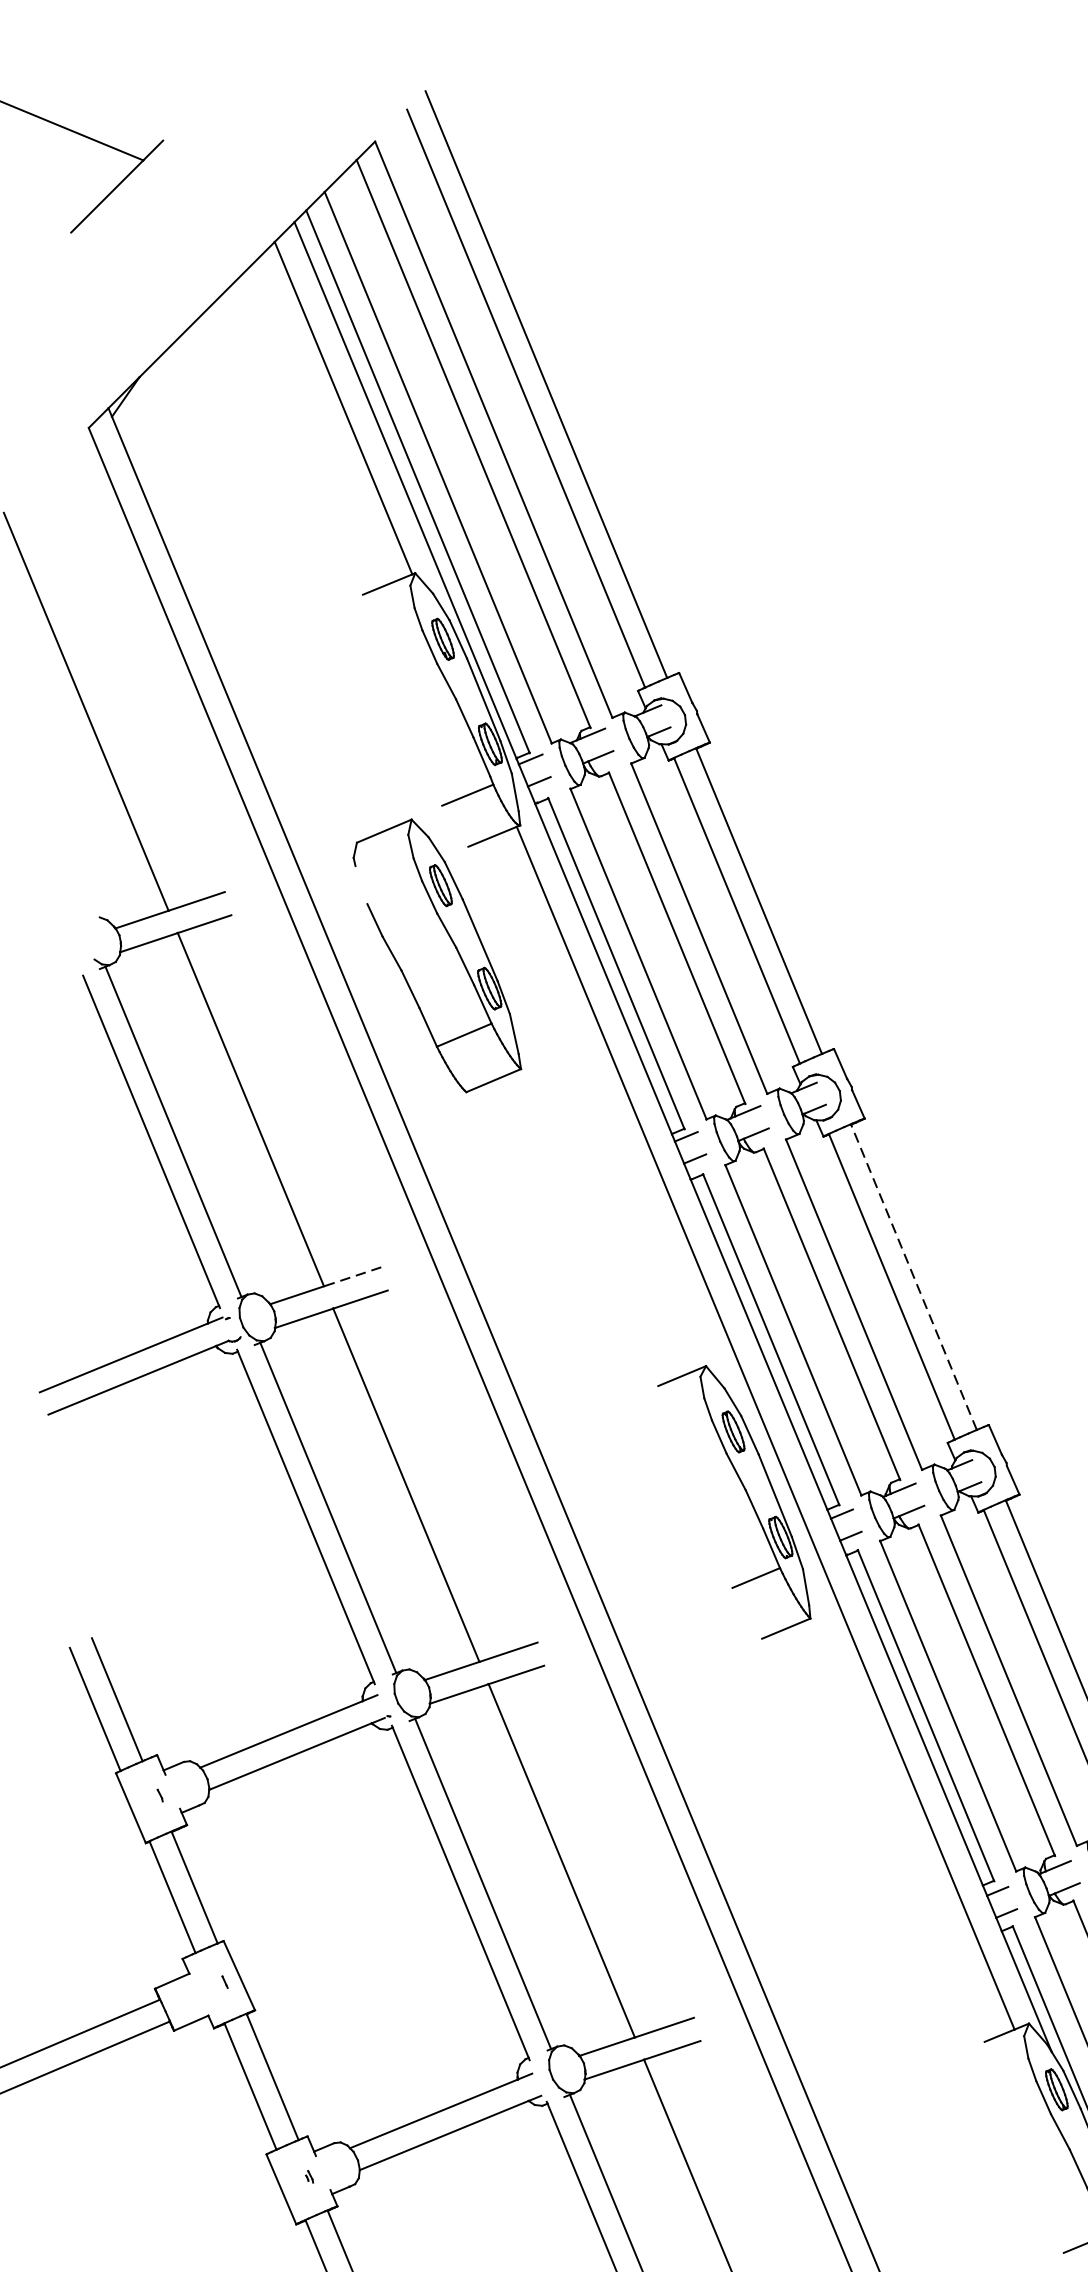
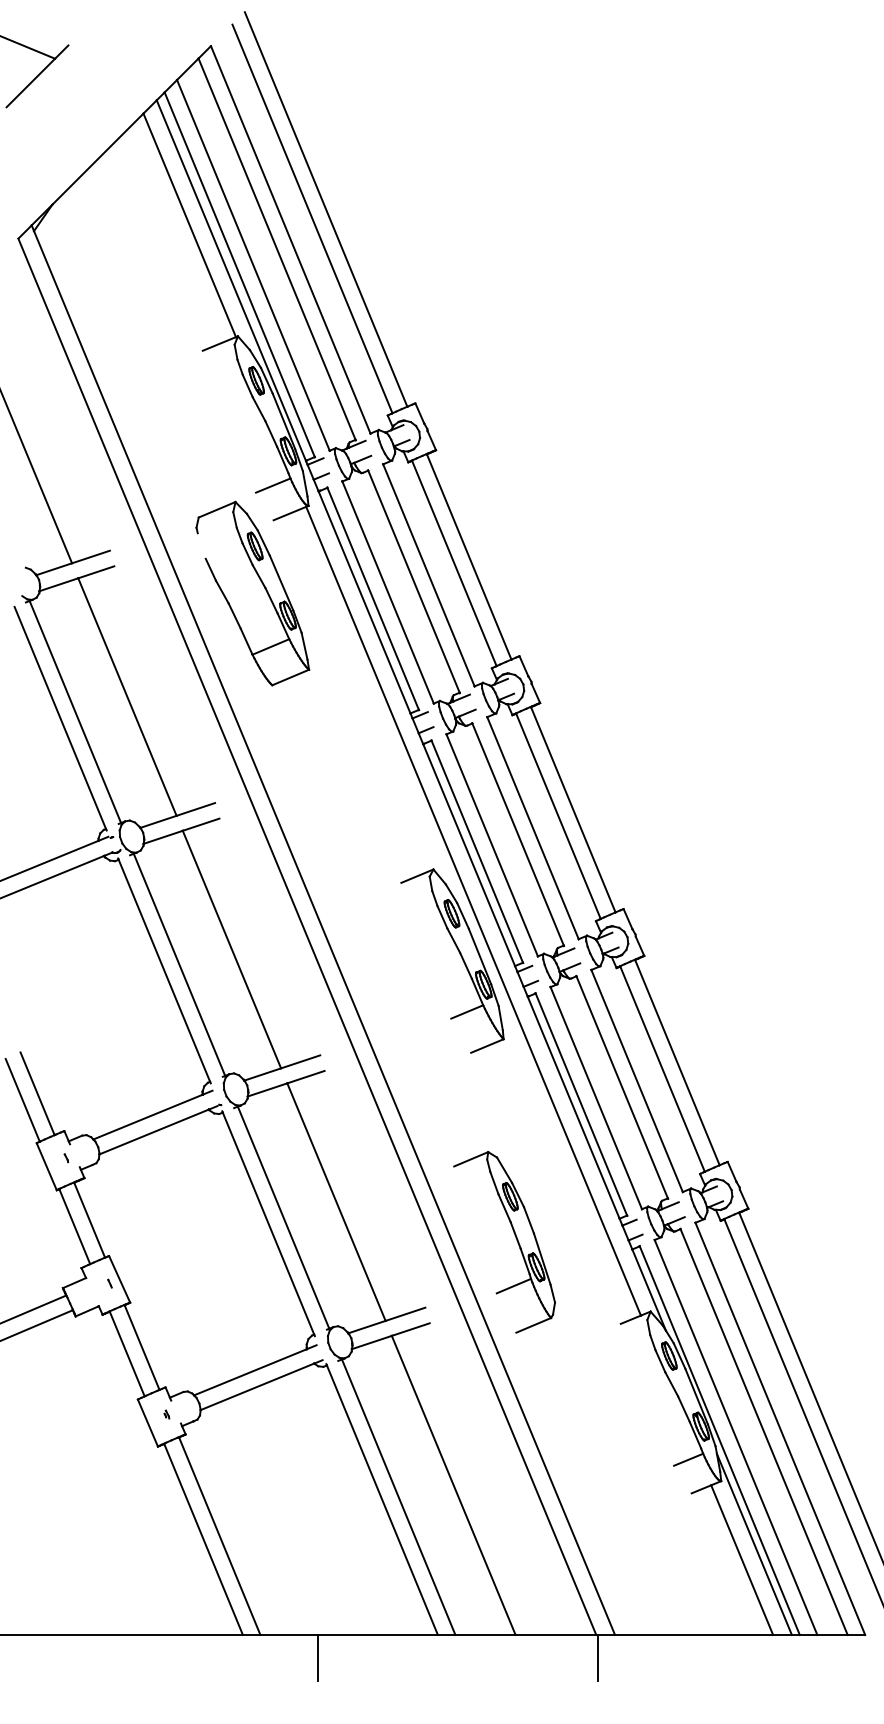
line: (352, 1276) -> (195, 809), dashed -> solid
line: (914, 1276) -> (573, 809), dashed -> solid
part: (828, 1914) -> (515, 1238), added

